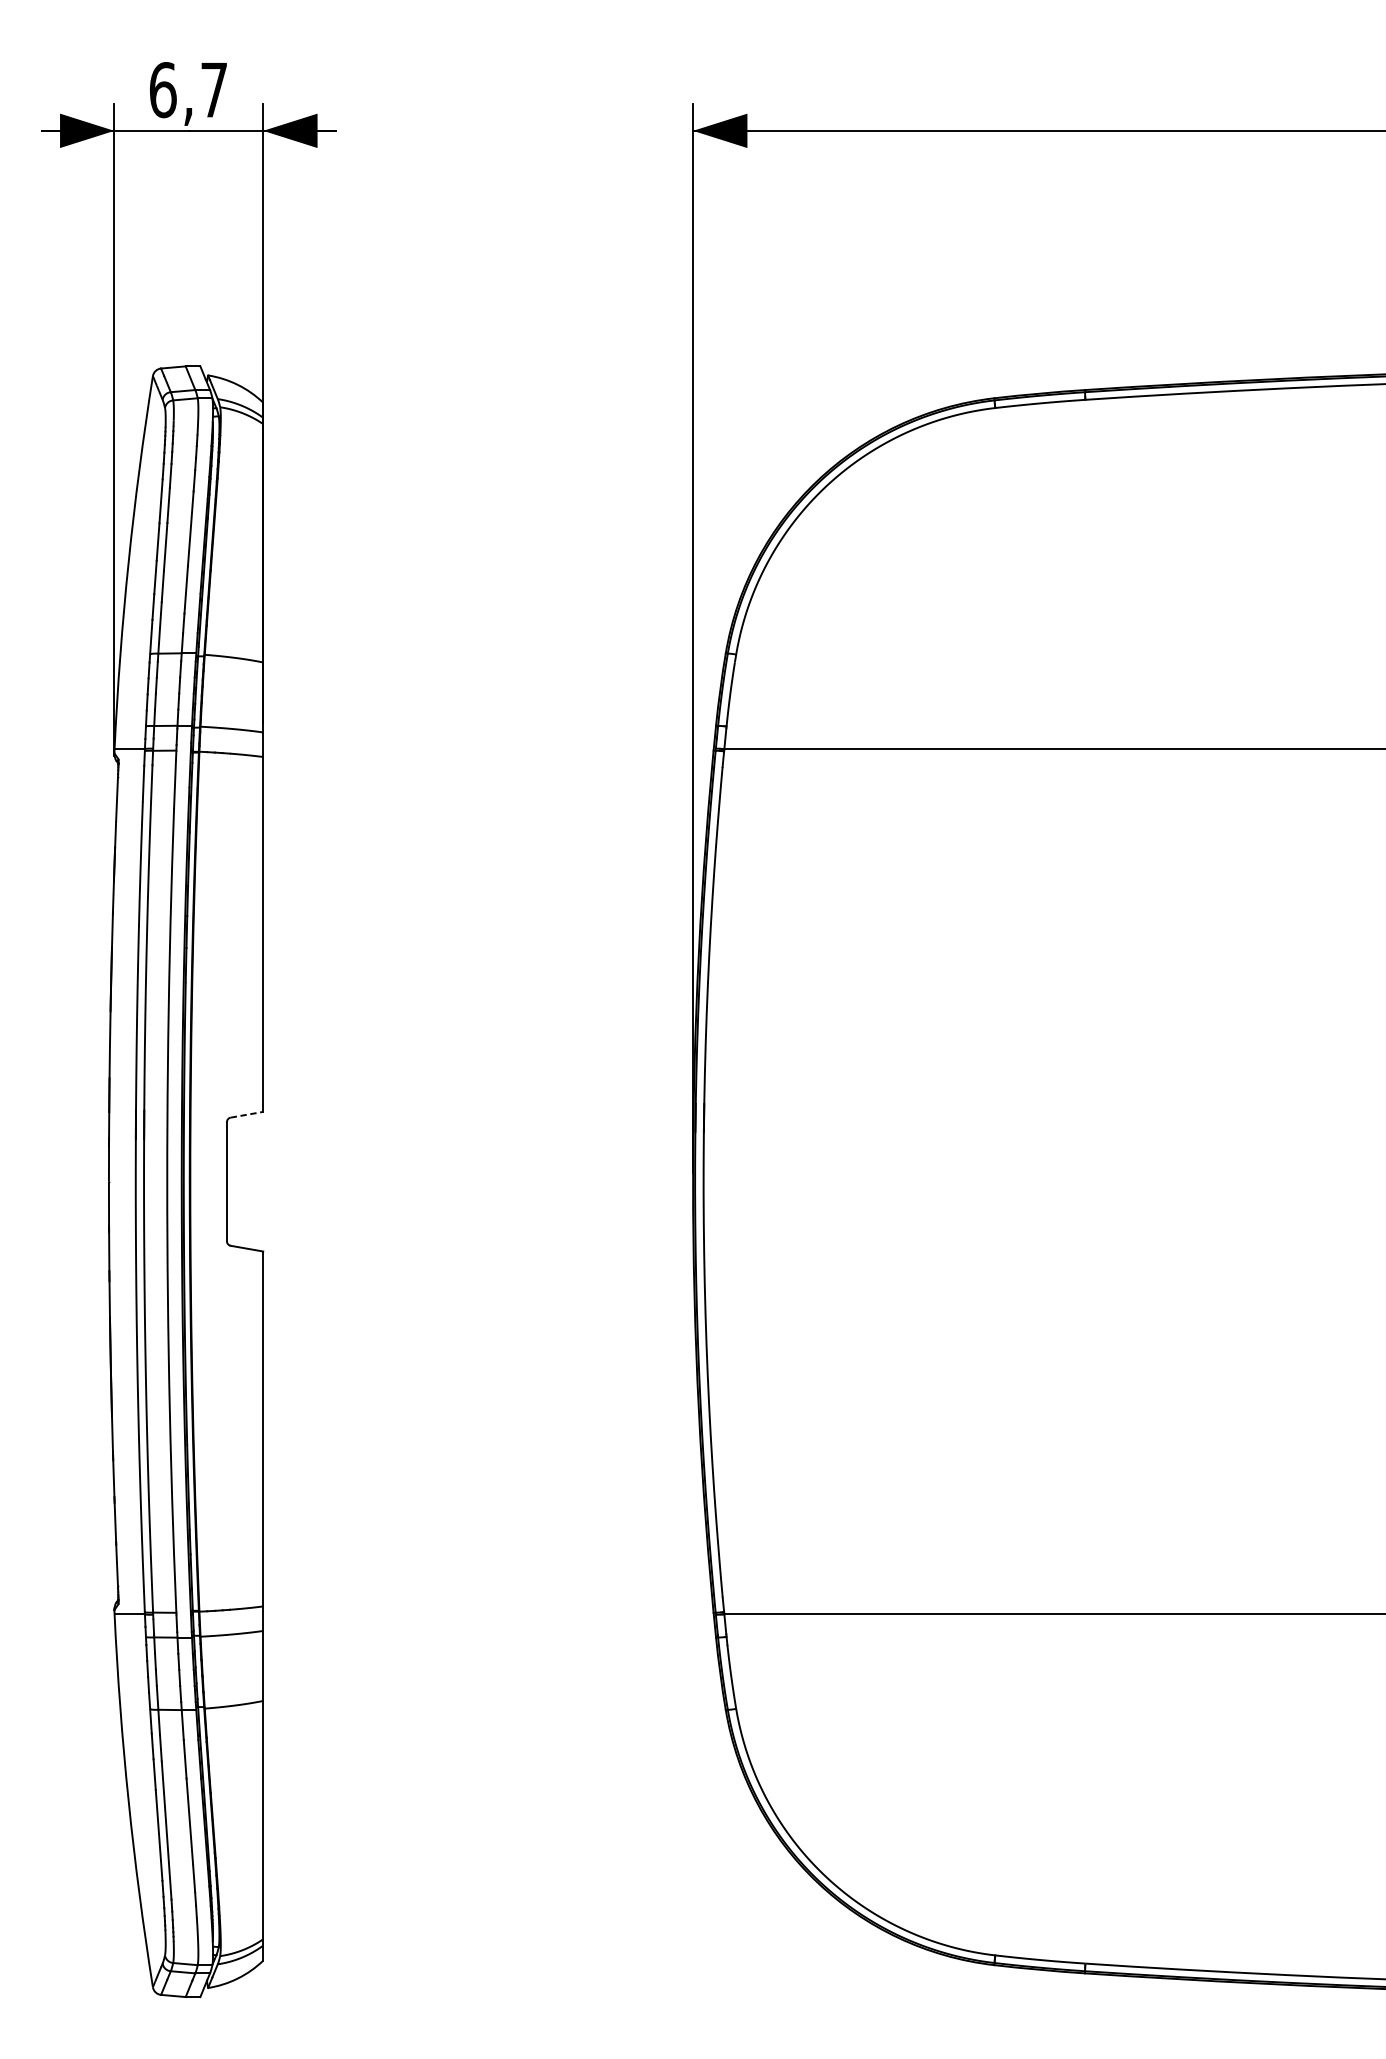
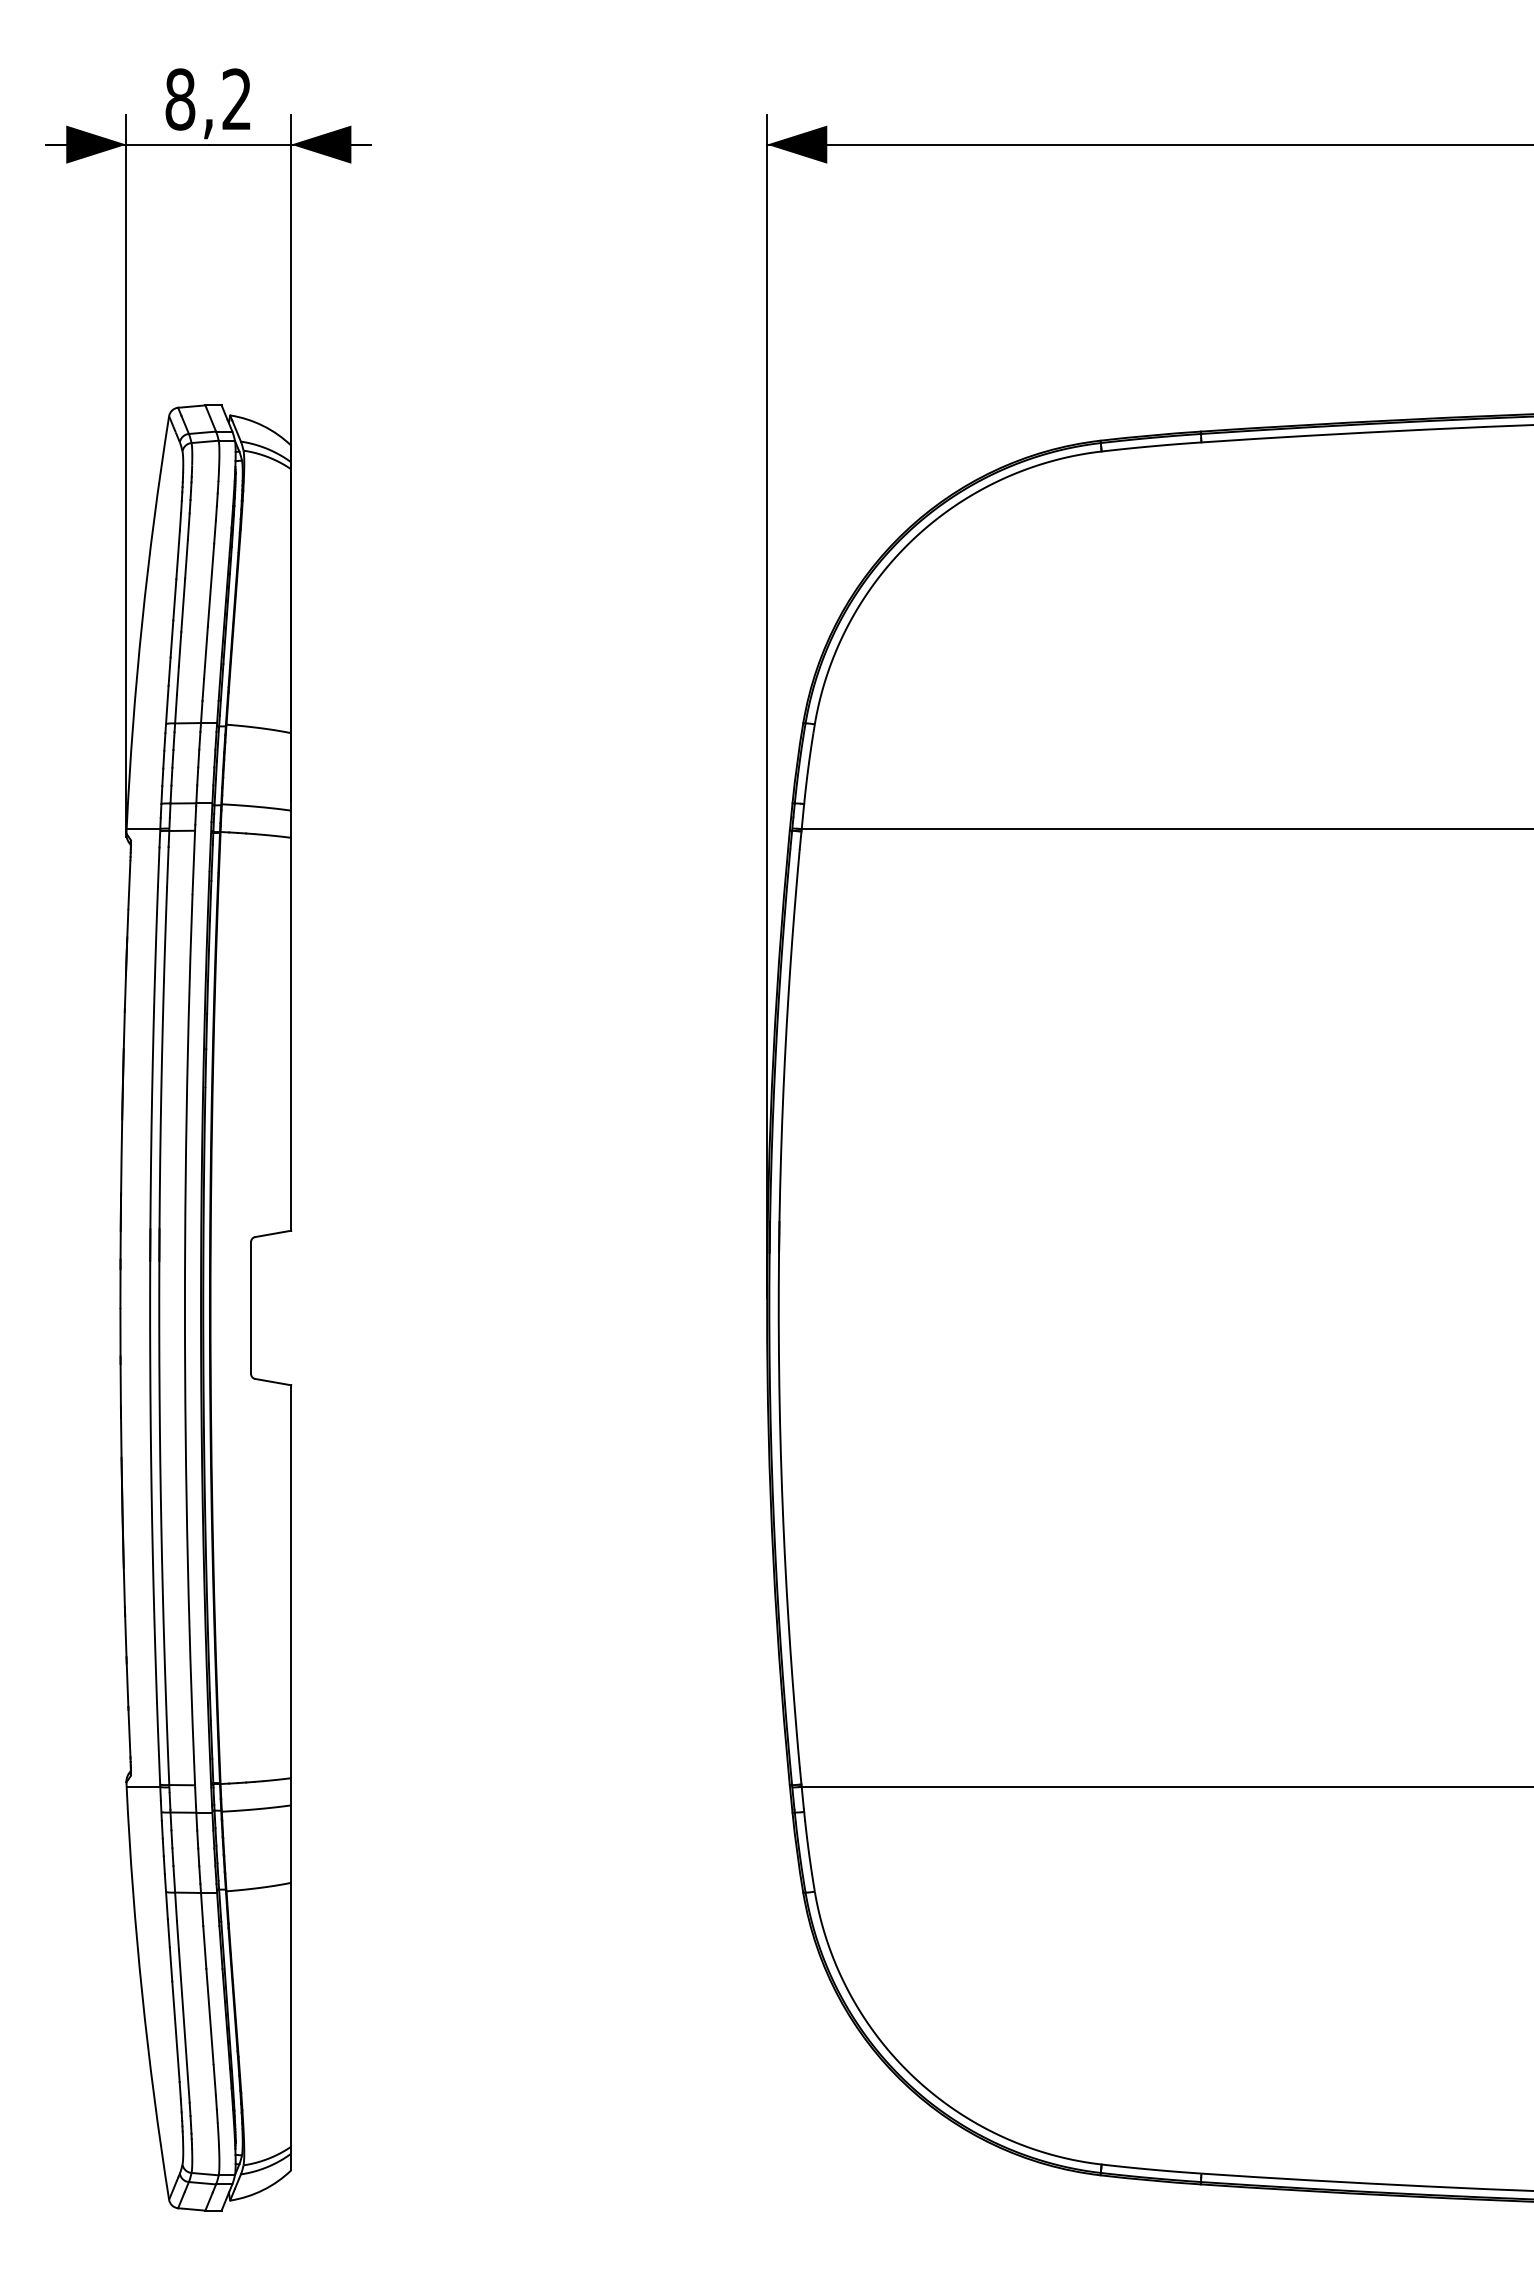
text: (187, 90) -> (207, 99), 6,7 -> 8,2
line: (247, 1114) -> (273, 1233), dashed -> solid

